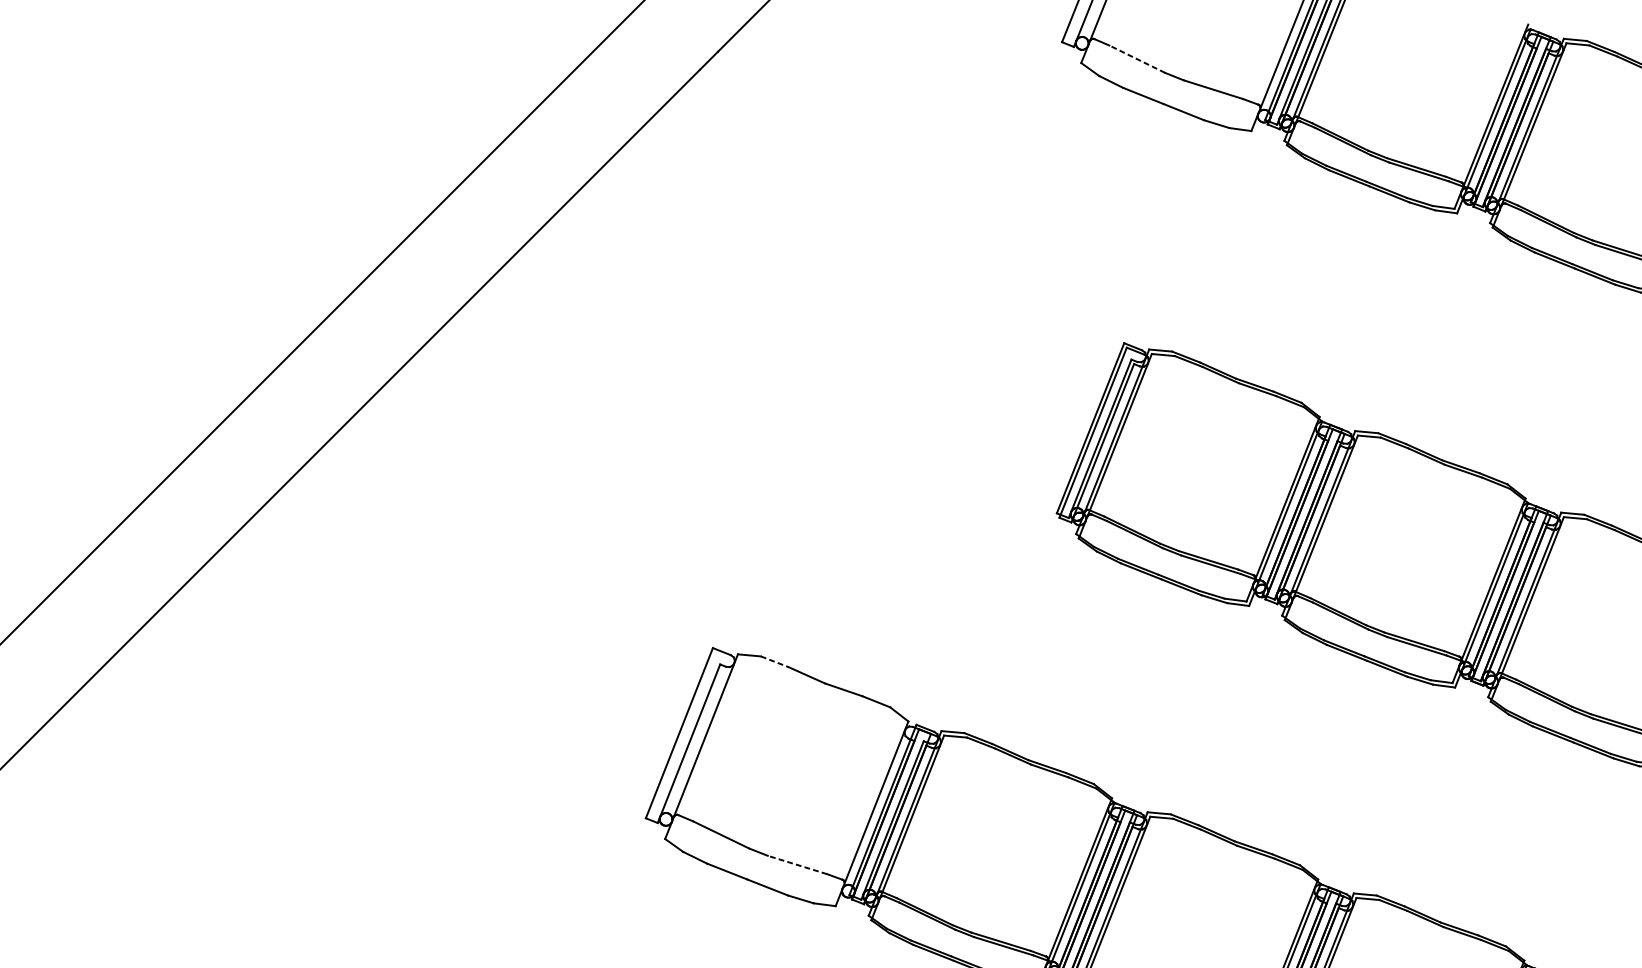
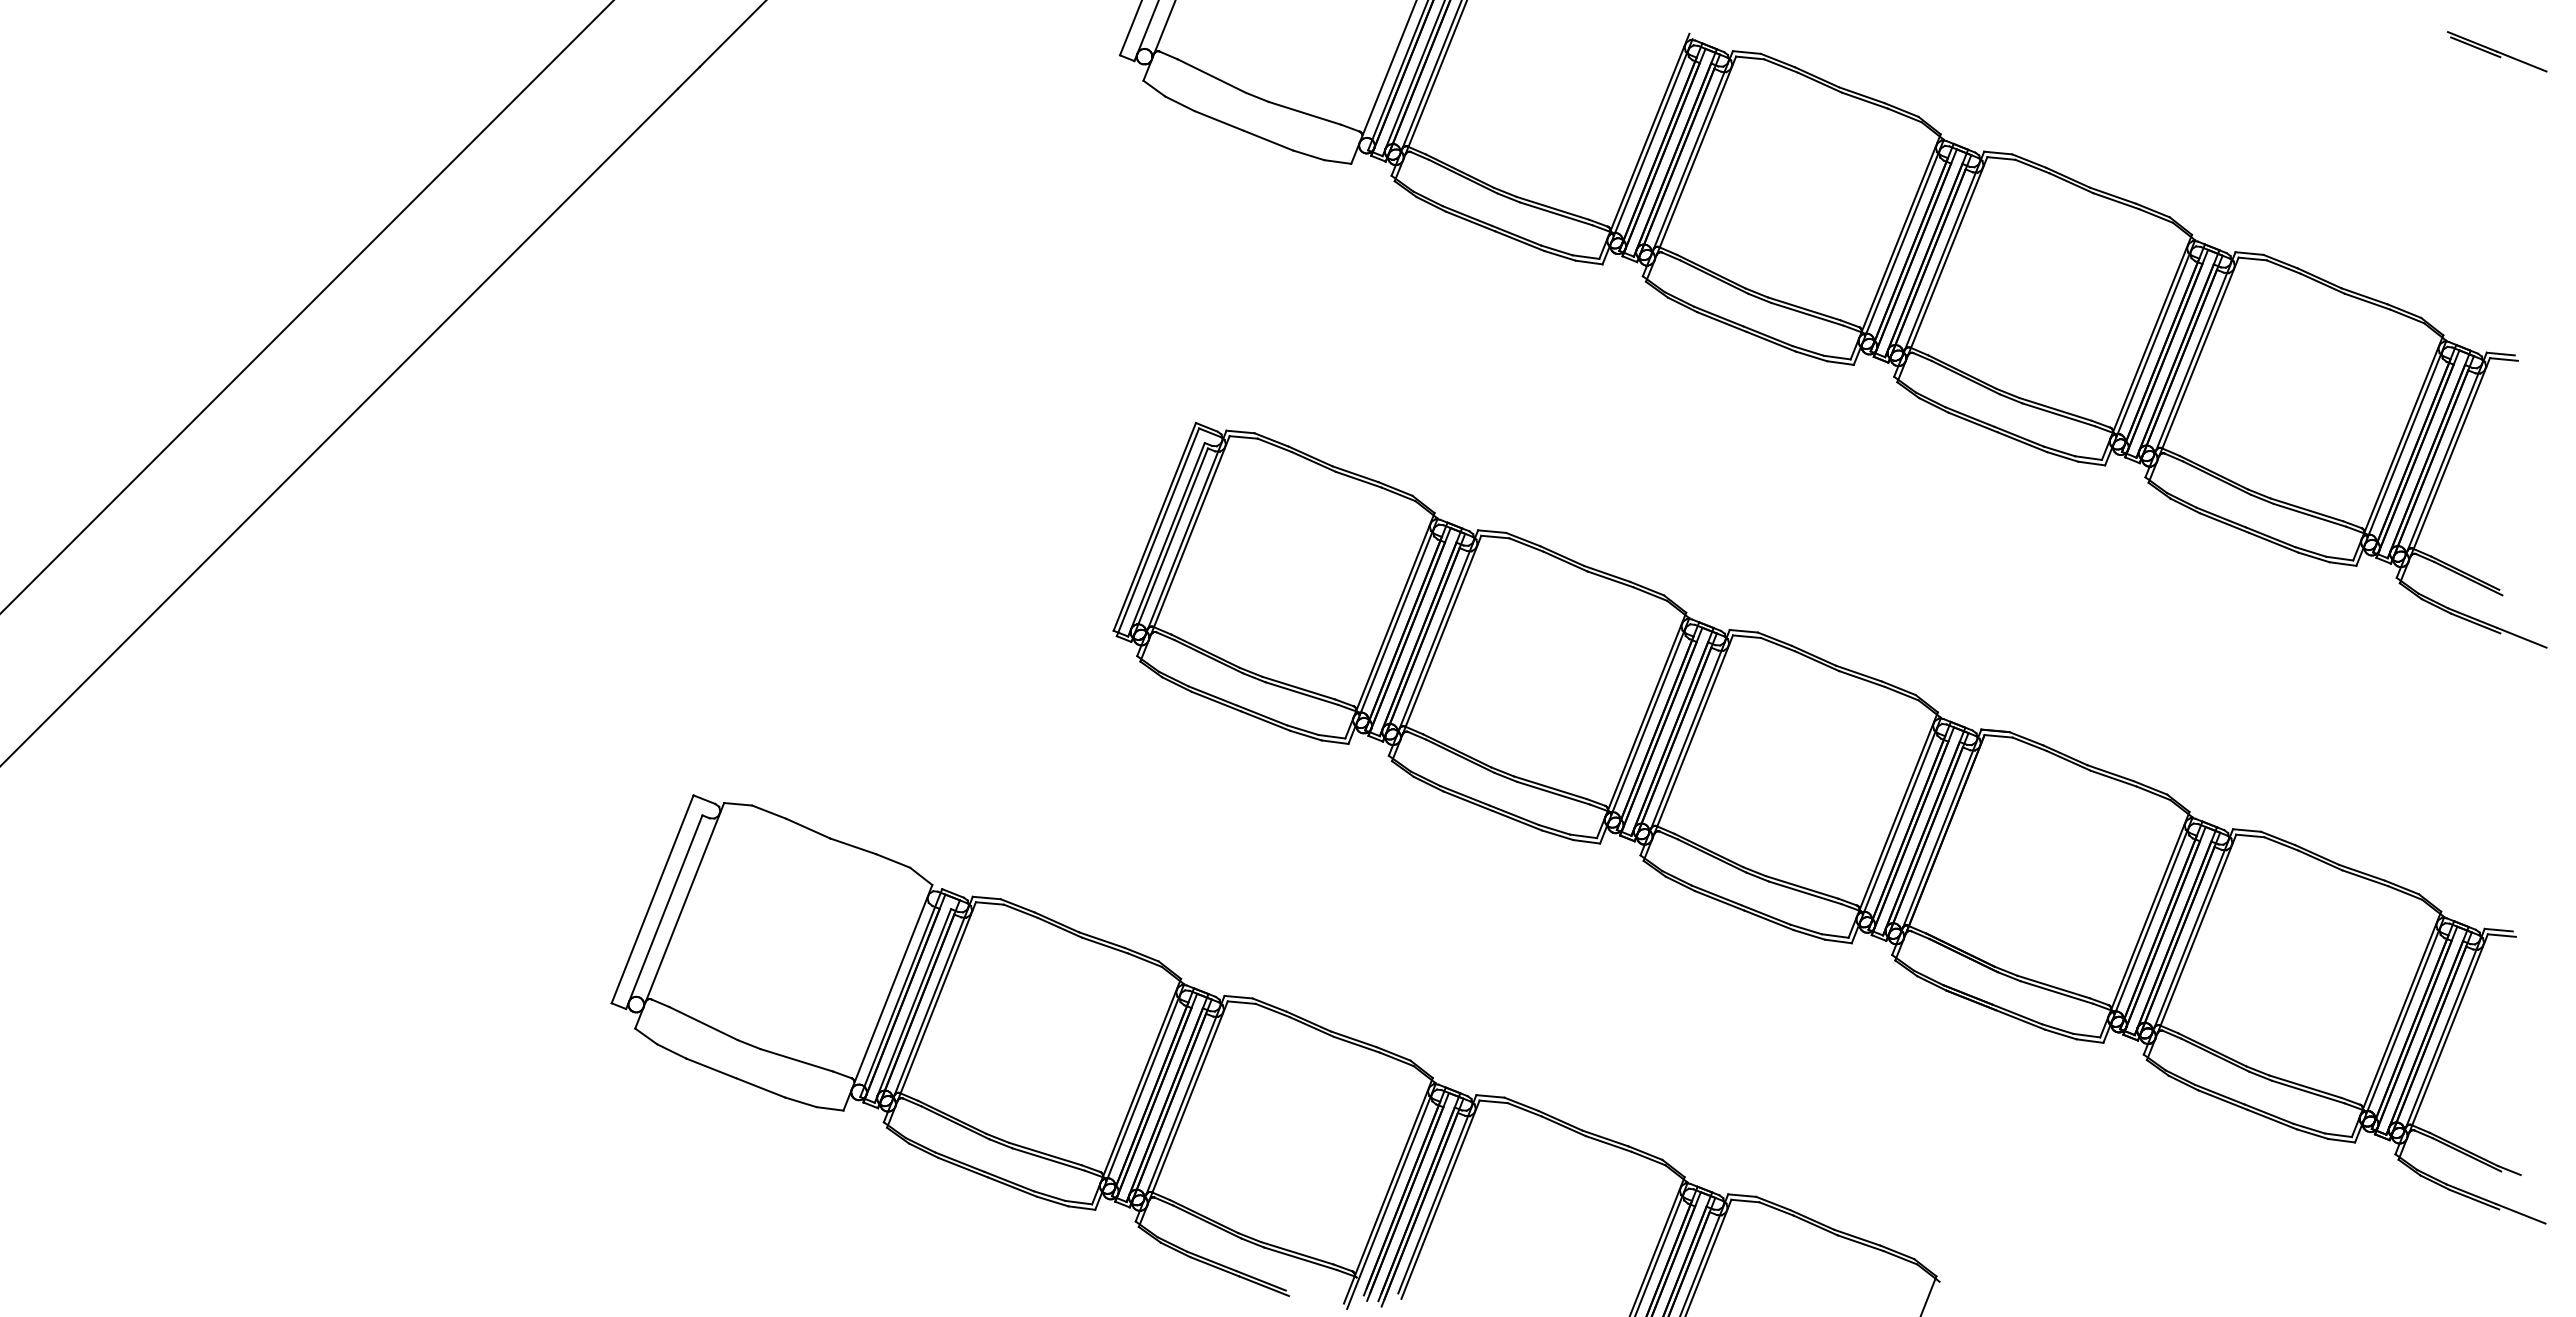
line: (1136, 59) -> (1211, 76), dashed -> solid
line: (775, 662) -> (769, 812), dashed -> solid
line: (797, 865) -> (796, 1060), dashed -> solid

